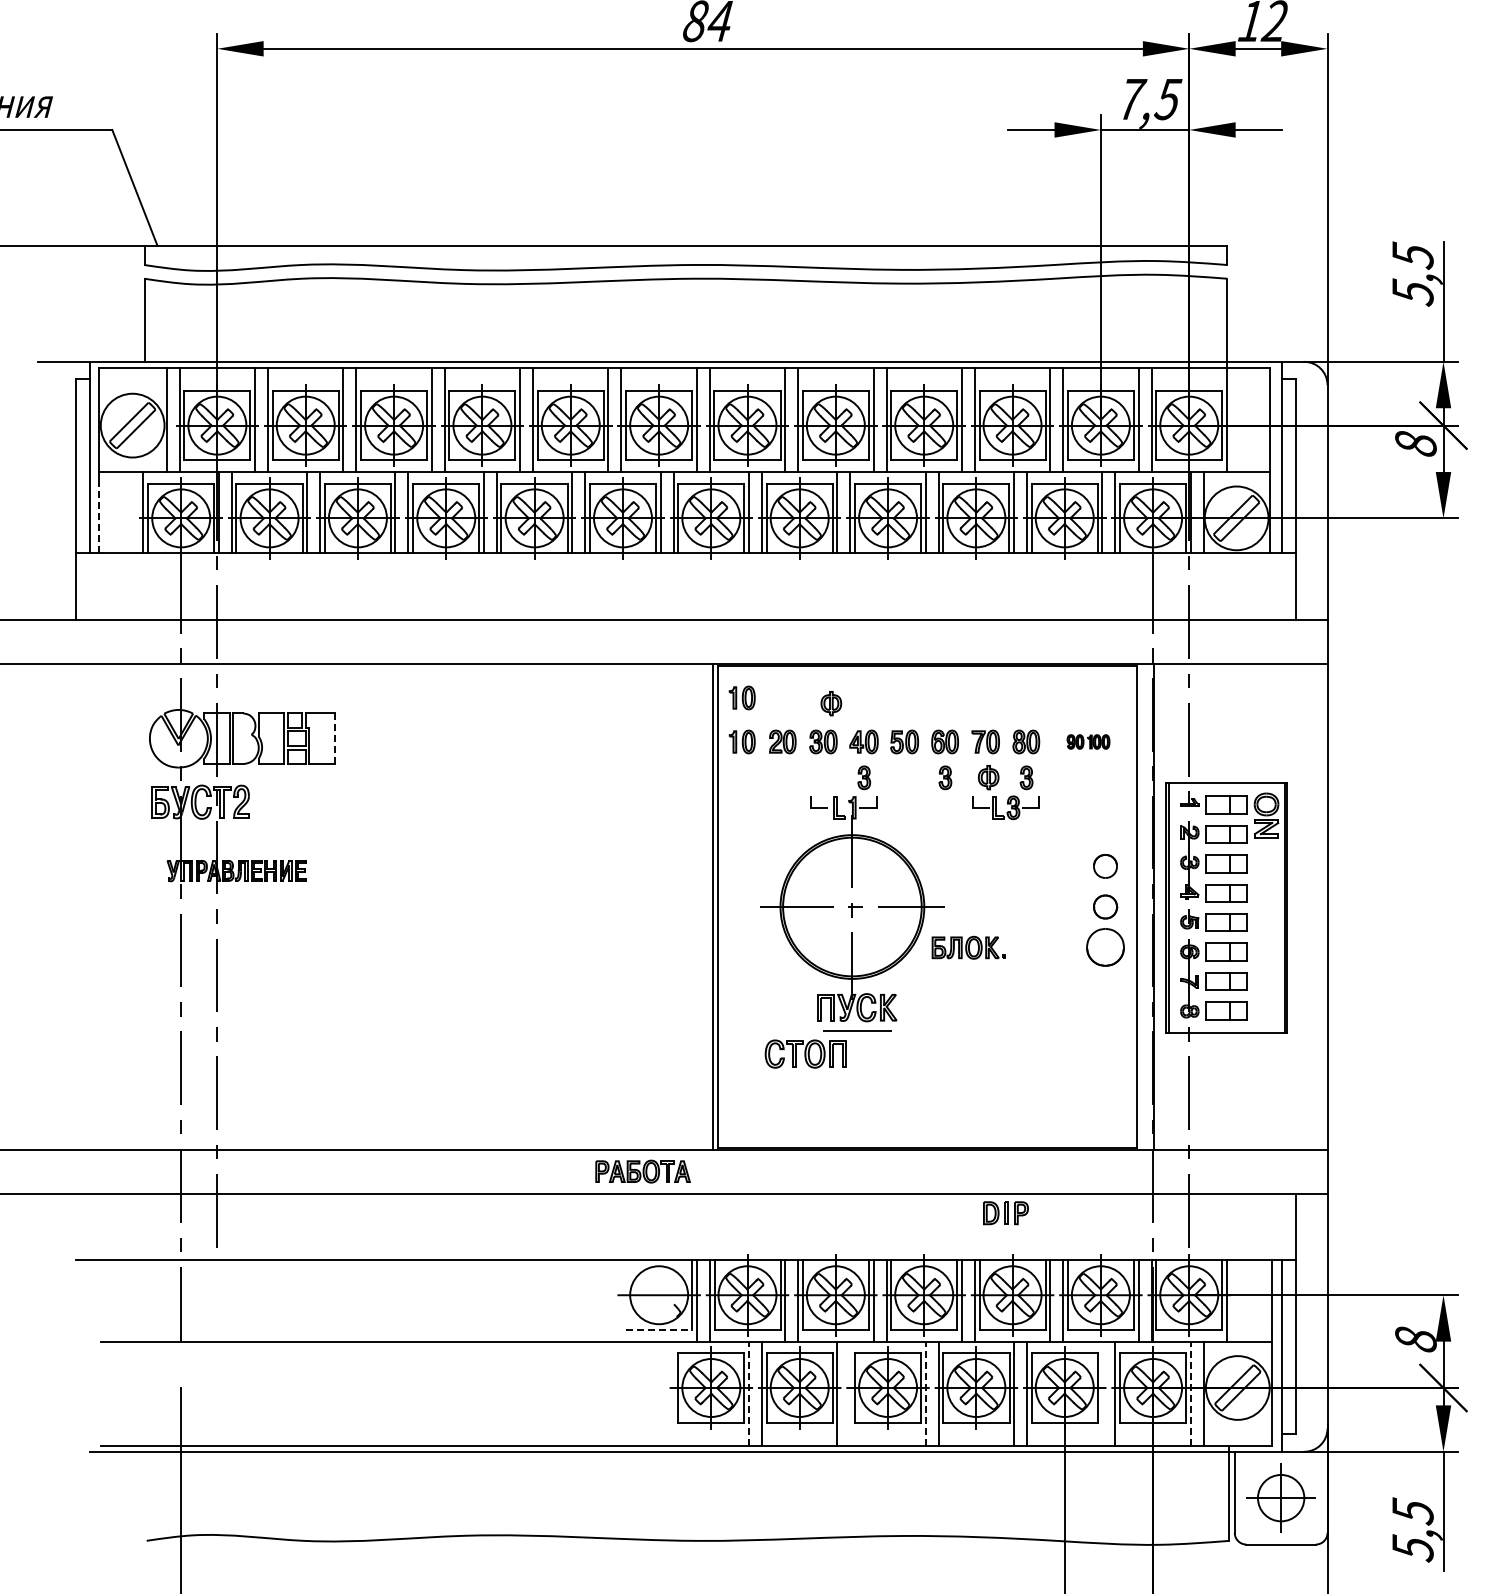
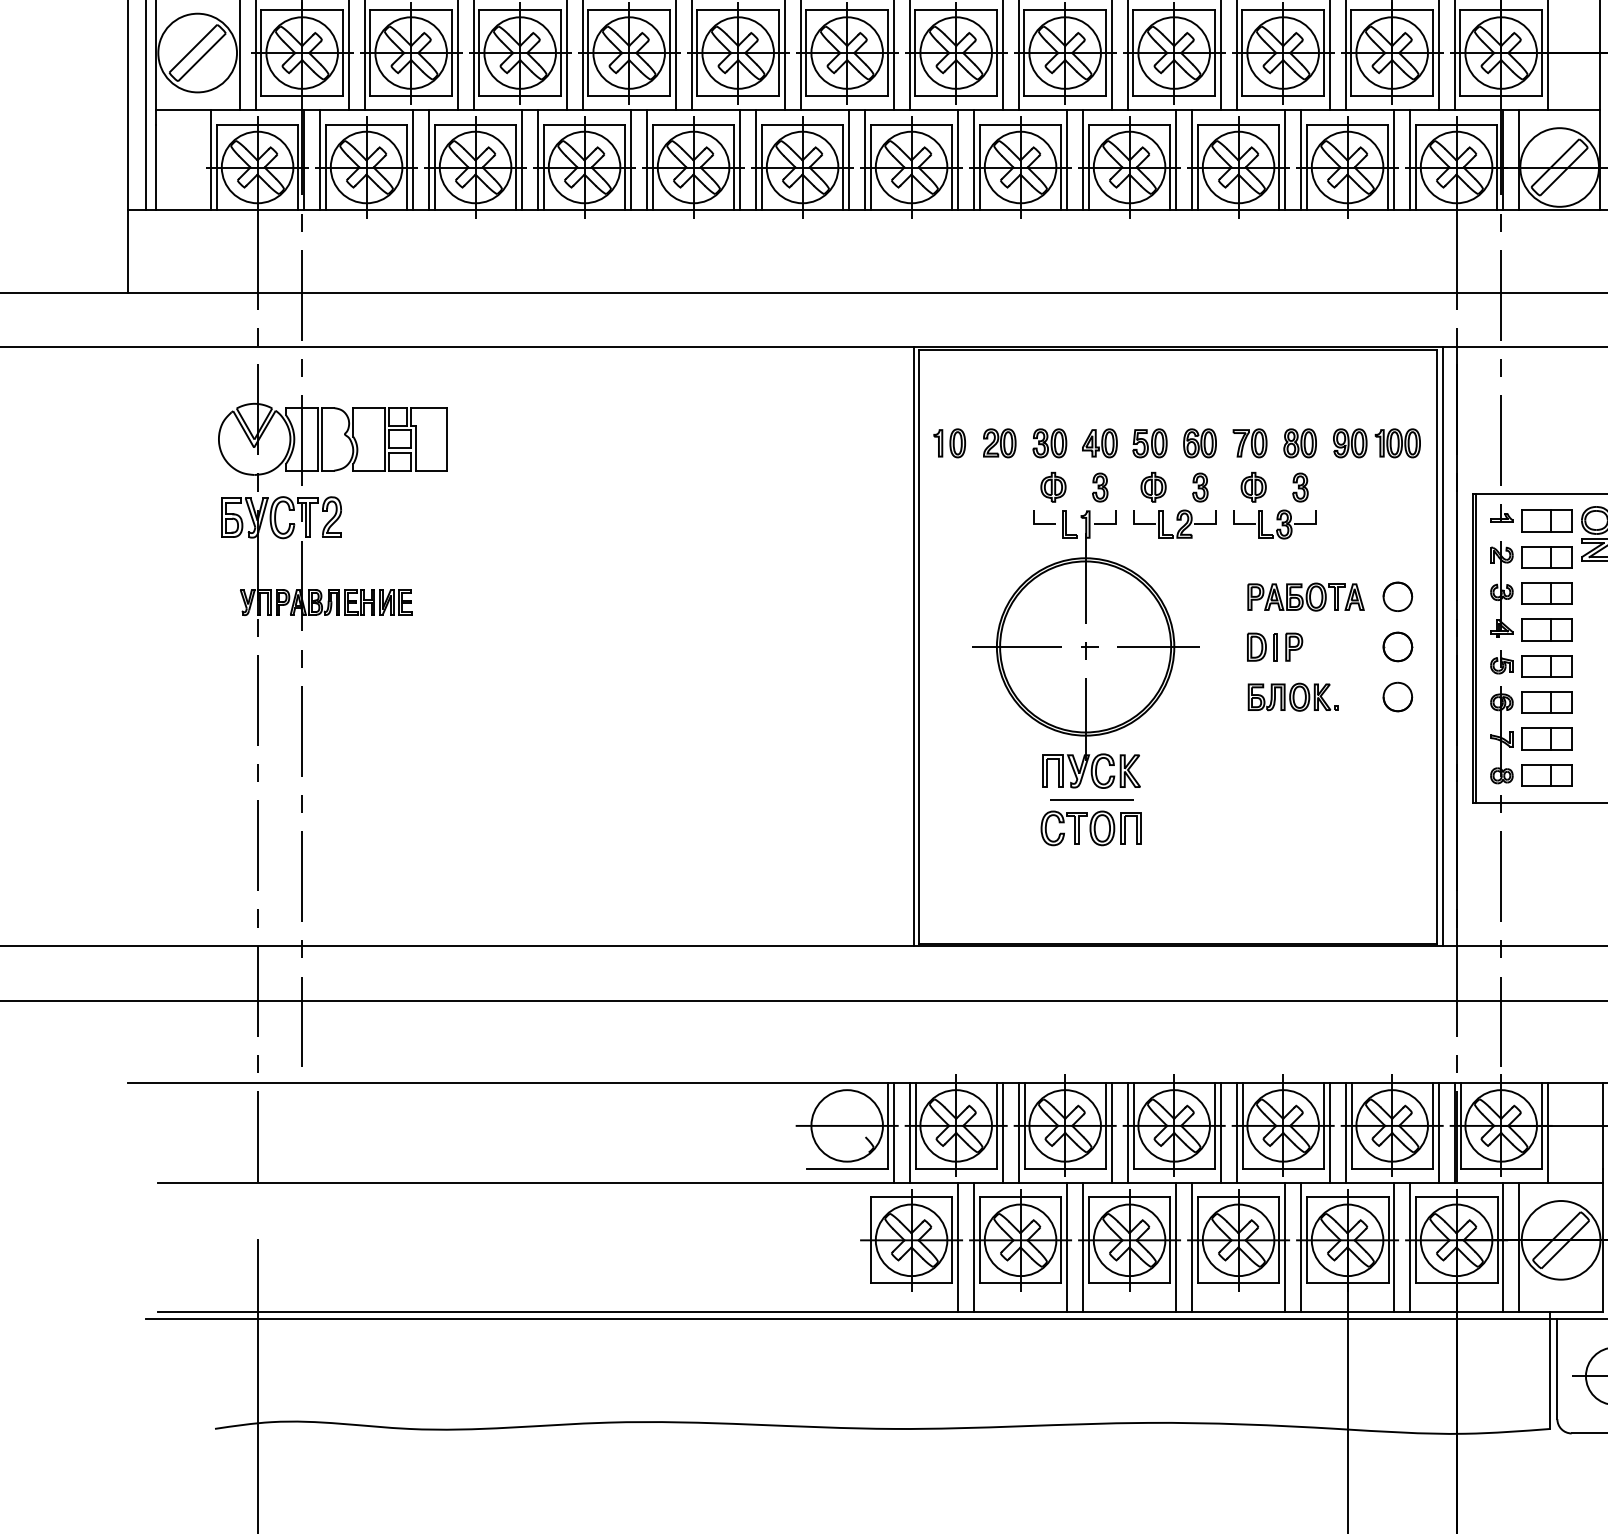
line: (98, 518) -> (155, 167), dashed -> solid
part: (741, 697) -> (948, 388), removed
part: (831, 703) -> (1053, 487), moved
line: (334, 738) -> (446, 439), dashed -> solid
part: (1088, 741) -> (1376, 442), size x1.67
part: (924, 792) -> (1174, 505), added
line: (1142, 906) -> (1443, 646), added
part: (968, 947) -> (1292, 696), moved
part: (1105, 947) -> (1397, 696), size x0.62
part: (805, 1053) -> (1090, 827), moved
part: (642, 1171) -> (1305, 596), moved
part: (1005, 1213) -> (1274, 647), moved
line: (659, 1330) -> (847, 1169), dashed -> solid
line: (749, 1393) -> (958, 1247), dashed -> solid
line: (850, 1393) -> (1083, 1247), added
line: (925, 1393) -> (1175, 1247), dashed -> solid
line: (1102, 1393) -> (1394, 1247), added
line: (1190, 1393) -> (1502, 1247), dashed -> solid

